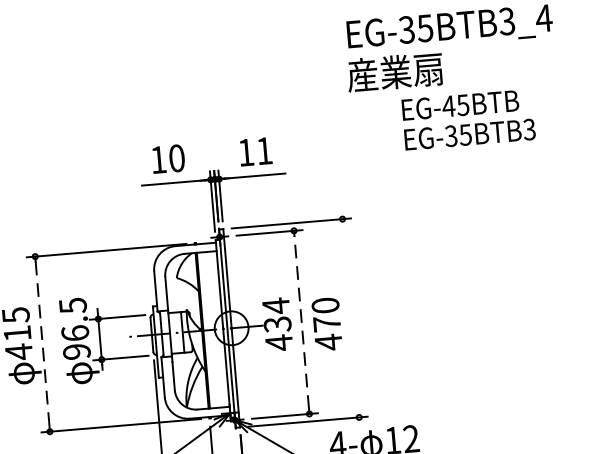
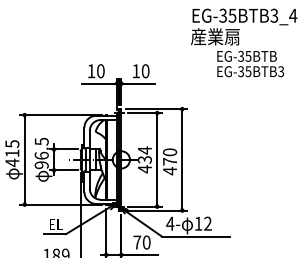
text: (447, 104) -> (240, 55), EG-45BTB -> EG-35BTB
text: (264, 151) -> (145, 71), 11 -> 10
line: (351, 317) -> (182, 159), added
line: (302, 321) -> (157, 159), dashed -> solid
line: (42, 345) -> (24, 160), dashed -> solid

